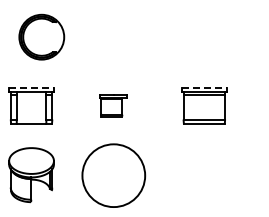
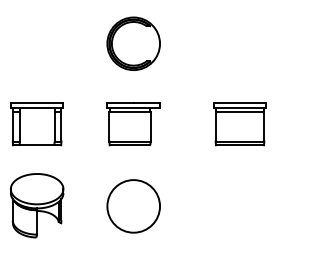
part: (41, 36) -> (133, 42), moved
line: (32, 87) -> (38, 102), dashed -> solid
line: (204, 87) -> (240, 102), dashed -> solid
part: (113, 105) -> (133, 123), size x1.67
circle: (113, 175) -> (133, 206), size x0.71

